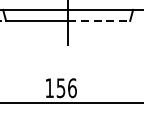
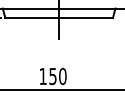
line: (99, 21) -> (86, 18), dashed -> solid
text: (72, 88) -> (62, 76), 156 -> 150

